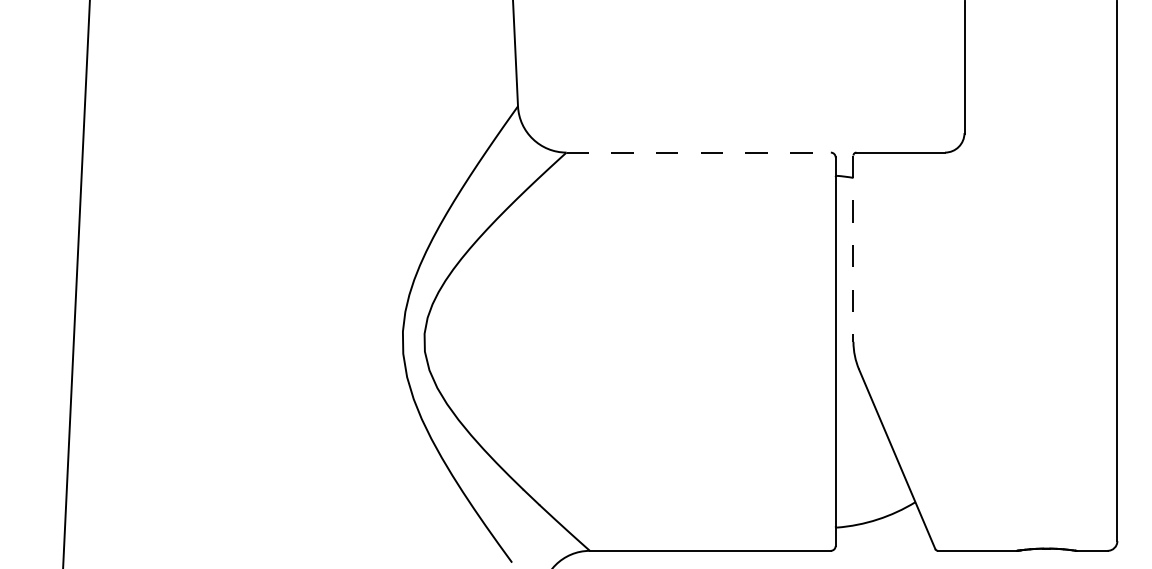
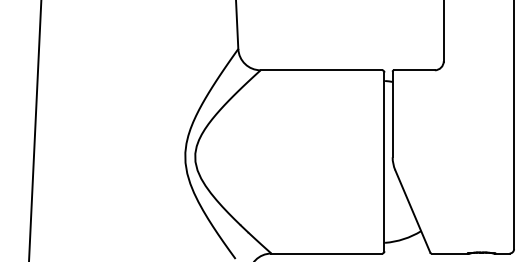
line: (698, 153) -> (321, 70), dashed -> solid
line: (853, 248) -> (392, 114), dashed -> solid

